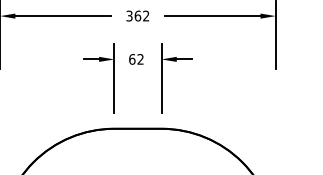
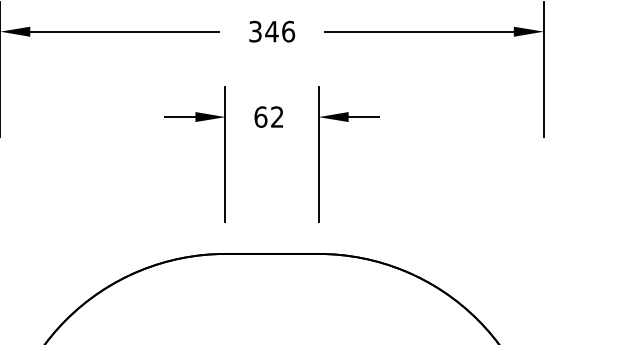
text: (141, 15) -> (279, 30), 362 -> 346

